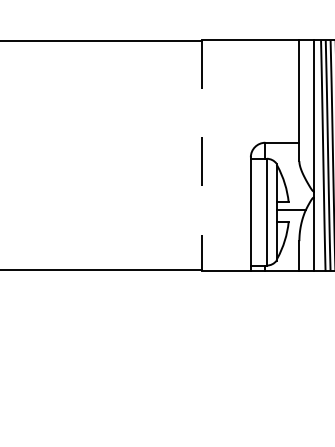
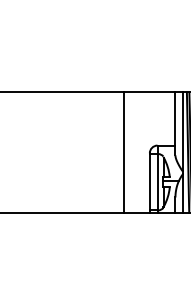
line: (202, 155) -> (124, 152), dashed -> solid

